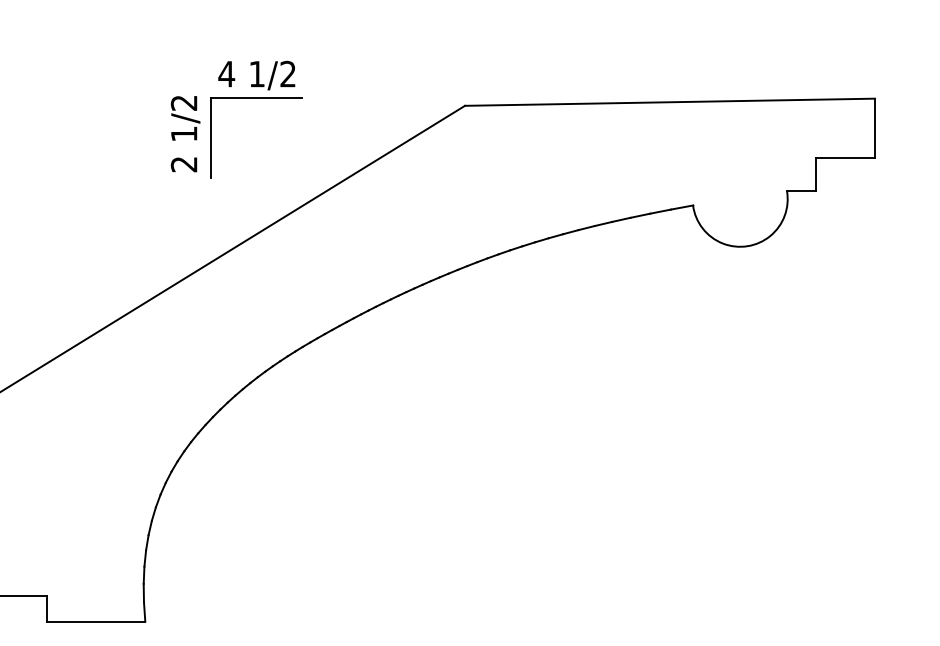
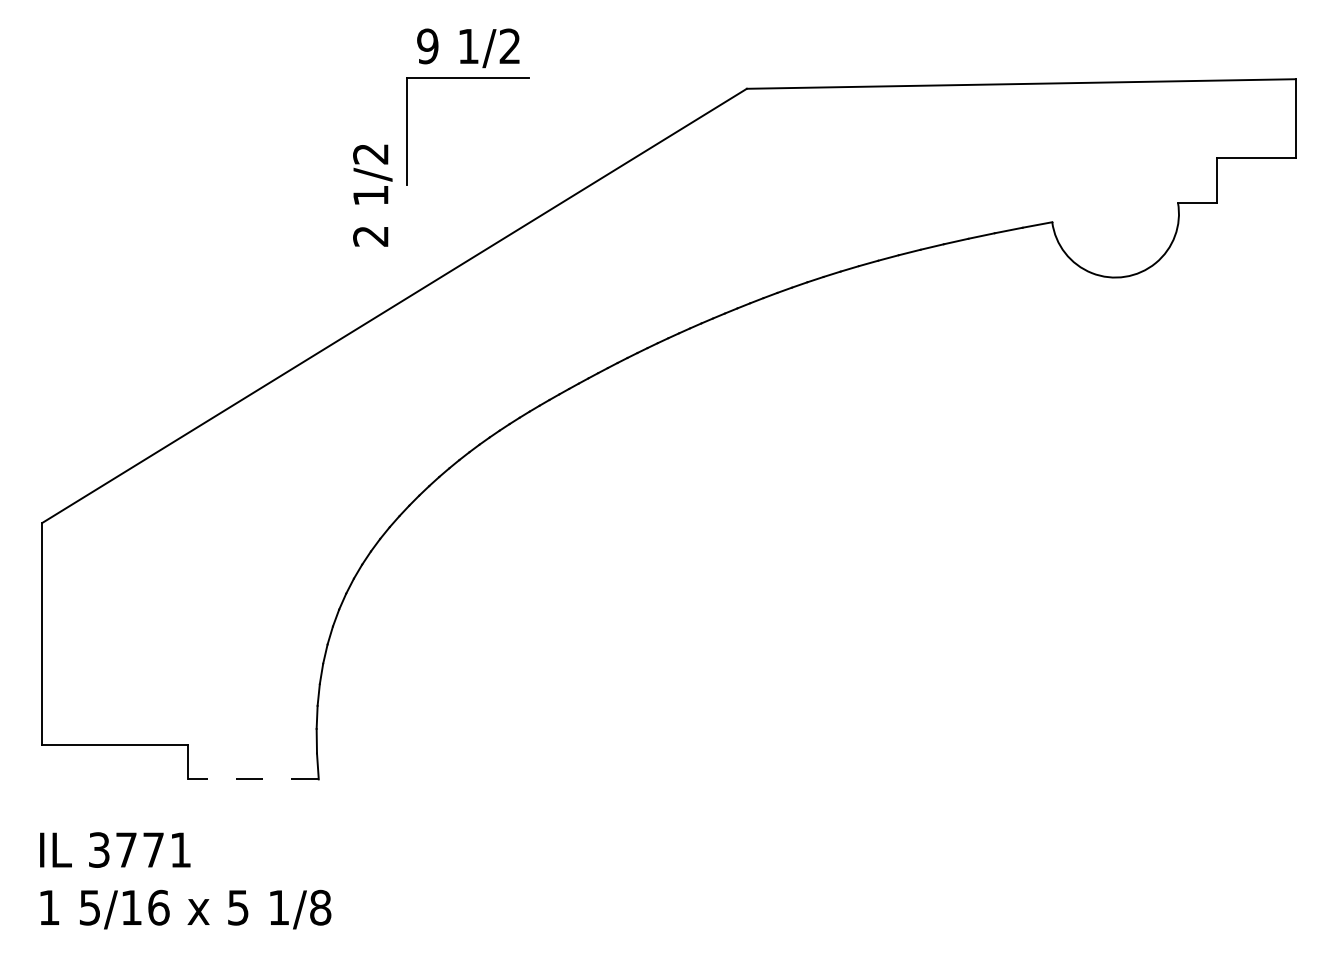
text: (226, 74) -> (427, 46), 4 -> 9
text: (185, 133) -> (372, 195), moved
line: (96, 621) -> (253, 779), solid -> dashed

